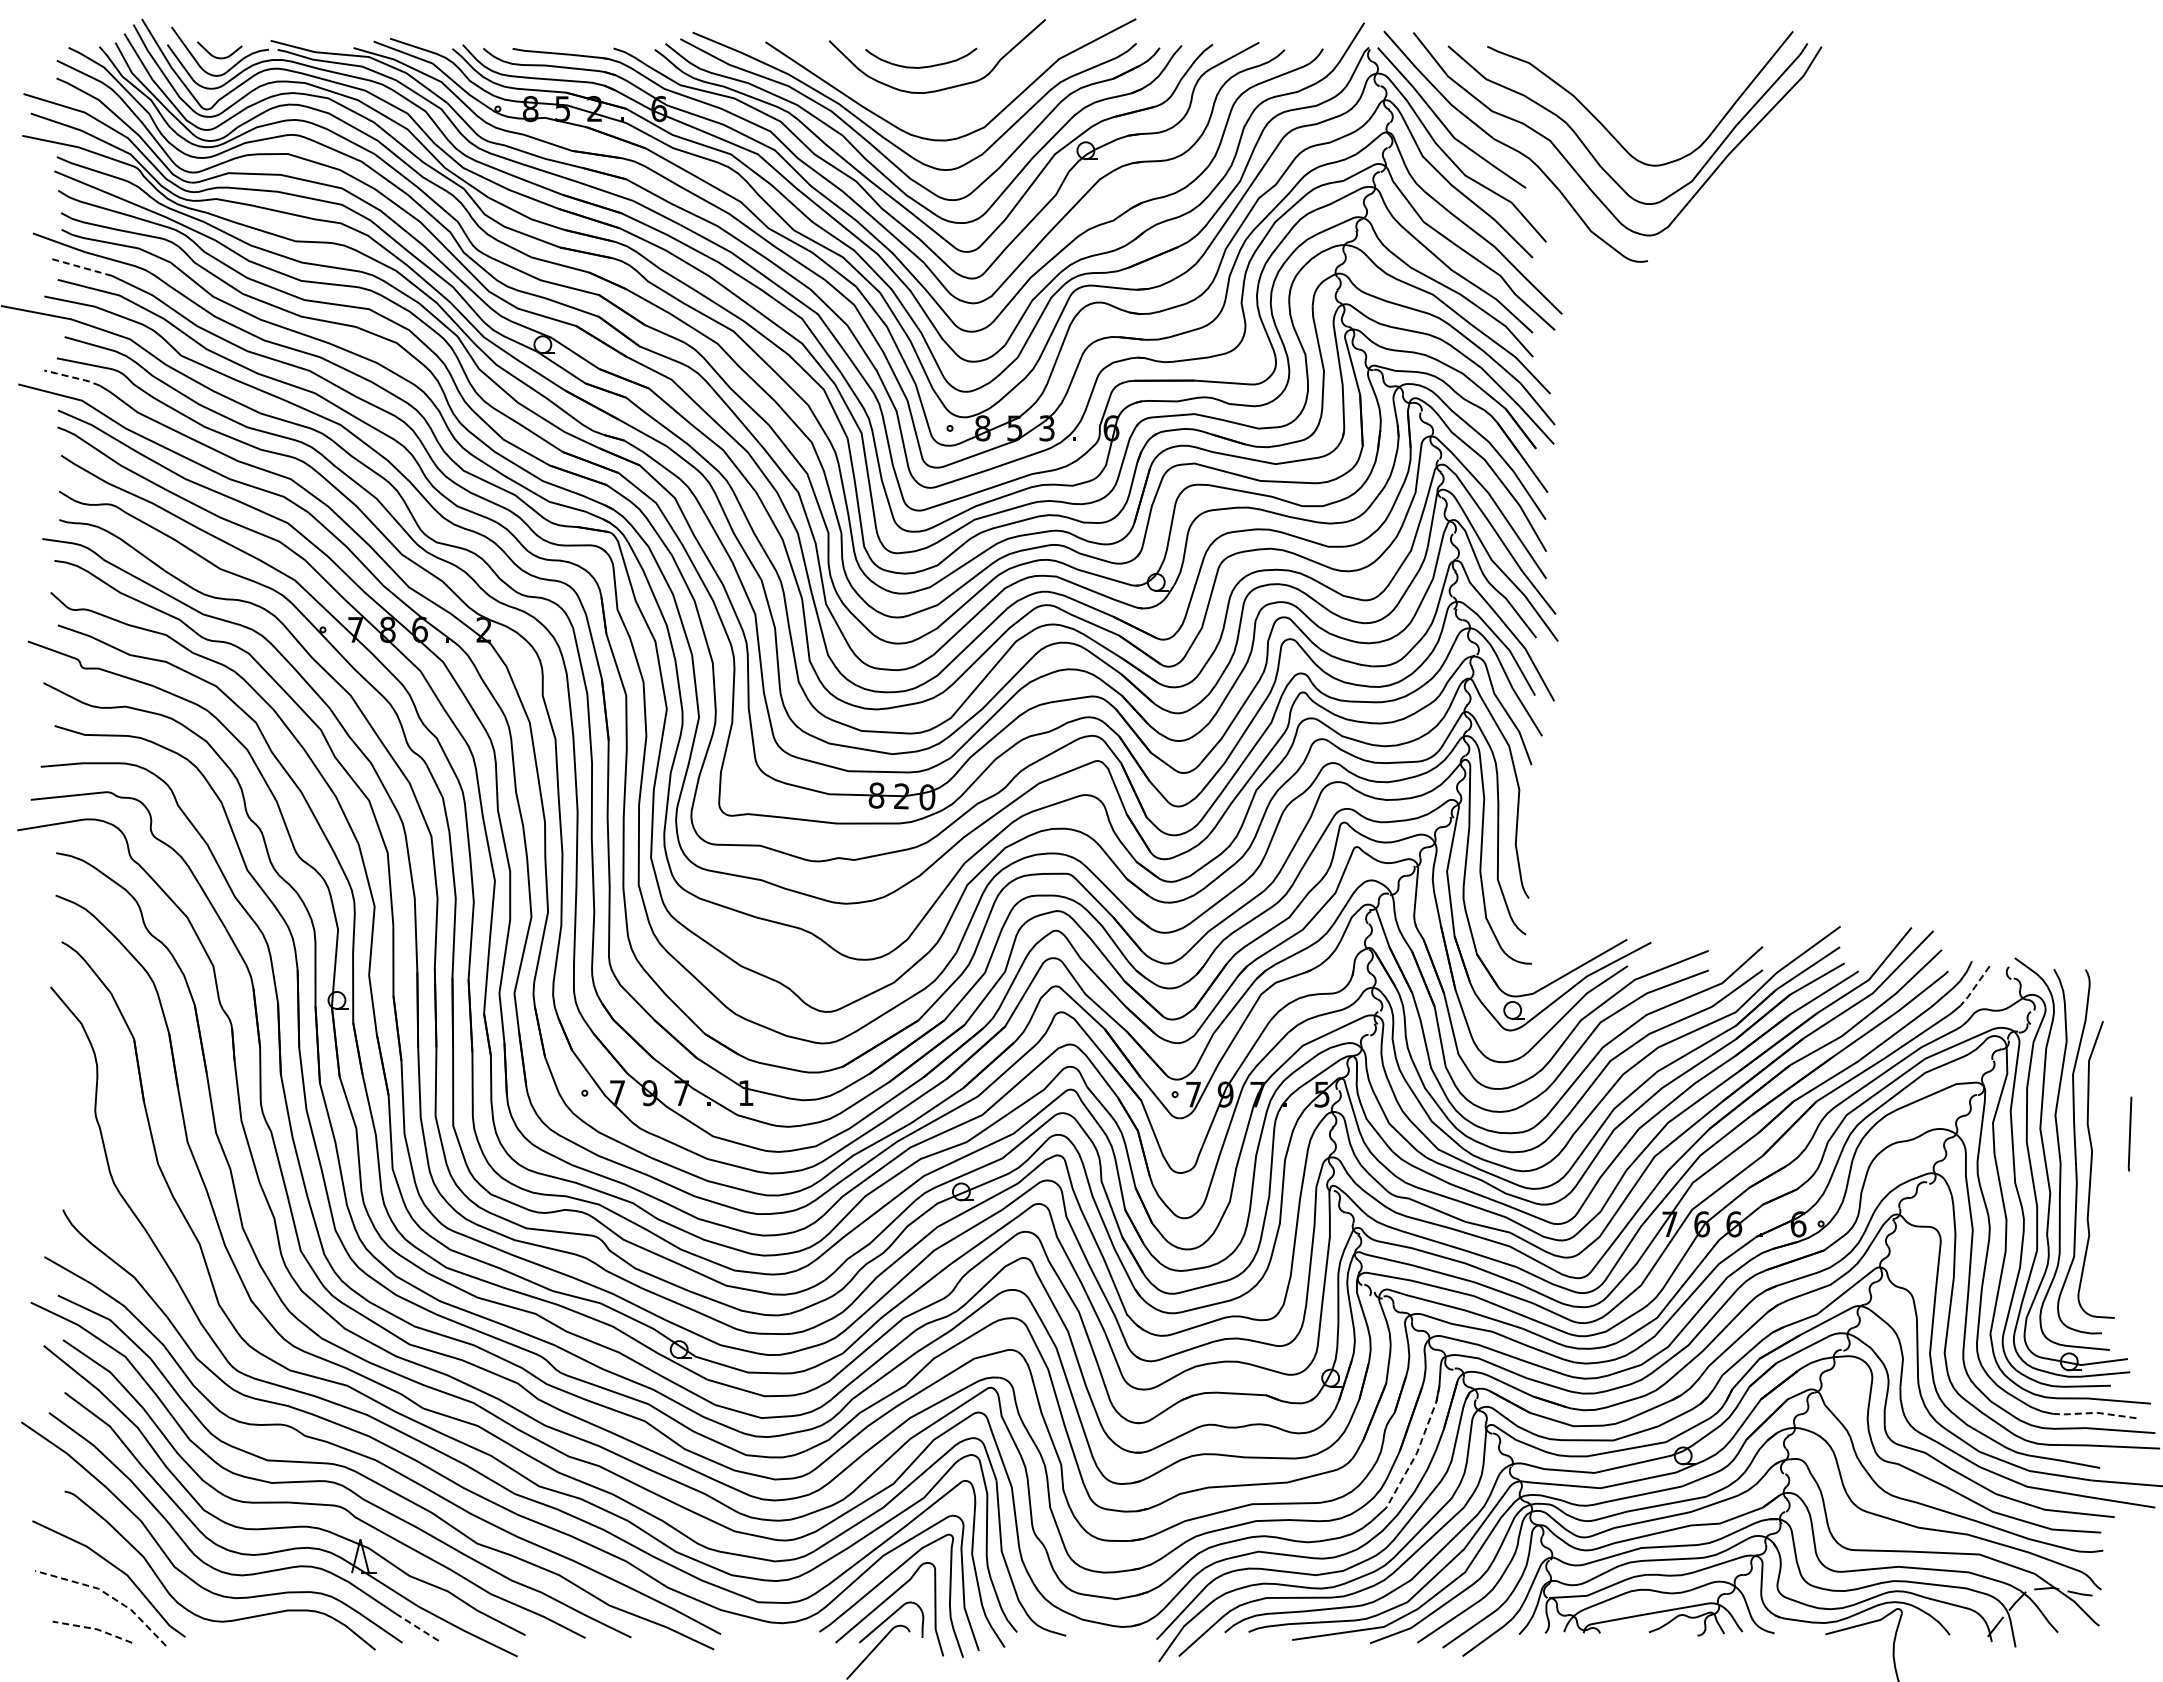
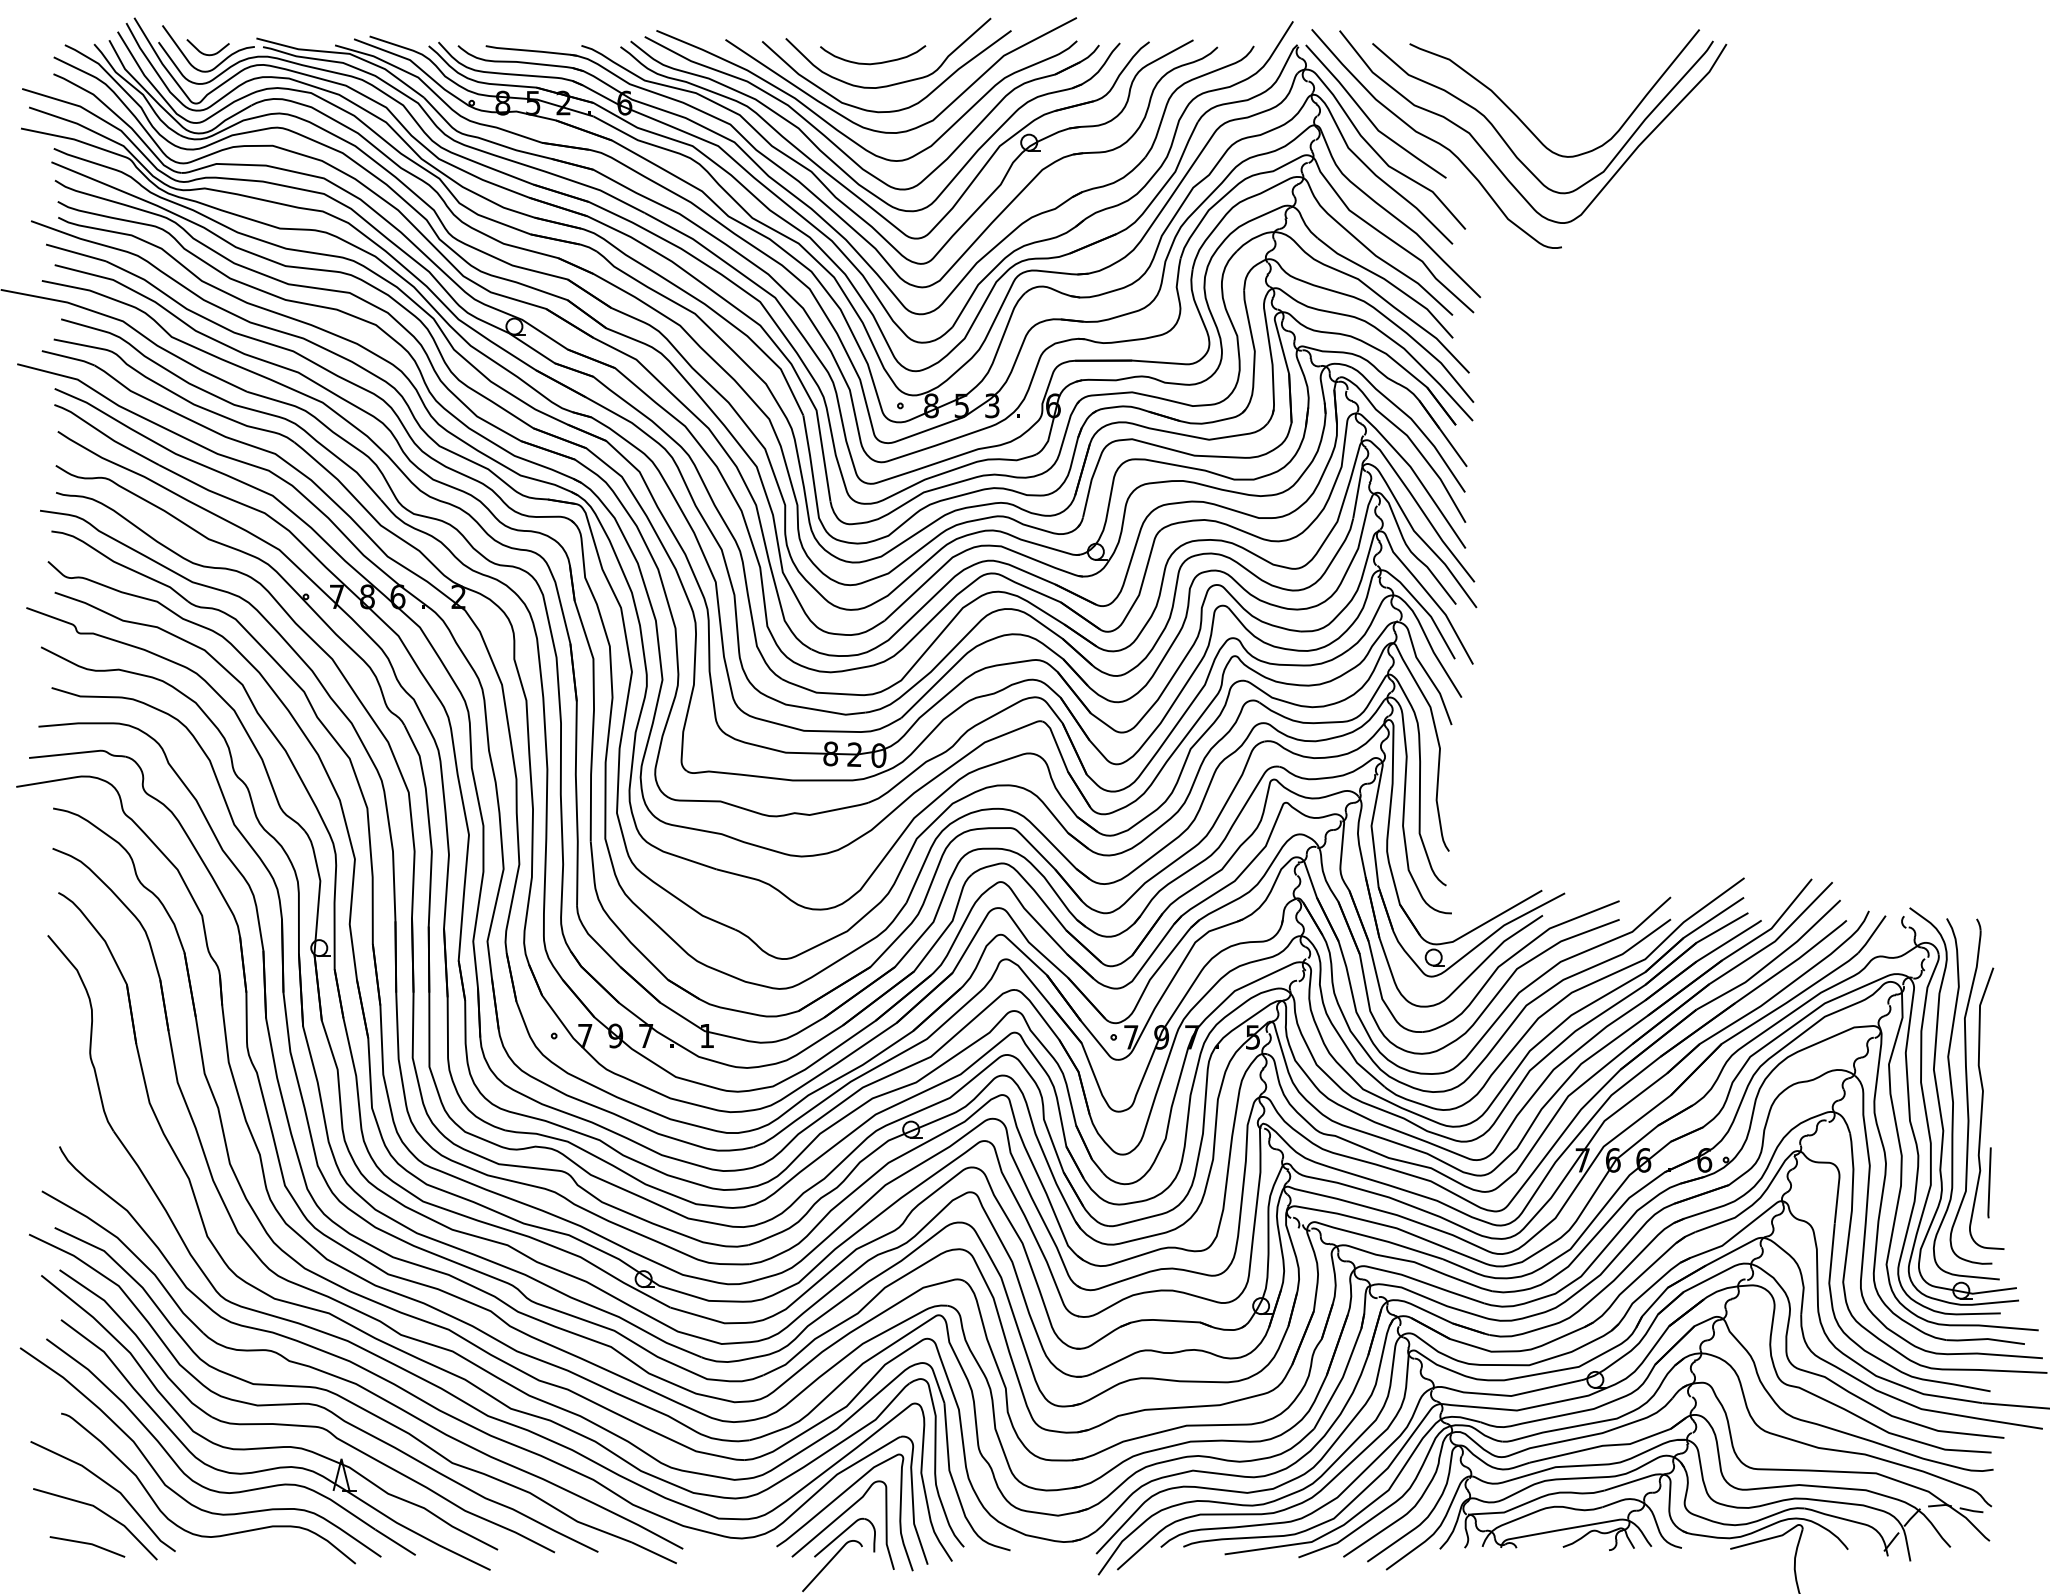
curve: (942, 116) -> (893, 110), added
line: (80, 267) -> (76, 253), dashed -> solid
line: (73, 377) -> (69, 357), dashed -> solid
line: (1974, 987) -> (1871, 935), dashed -> solid
line: (2129, 1133) -> (1989, 1182), moved
line: (2095, 1412) -> (1986, 1338), dashed -> solid
line: (1418, 1449) -> (1344, 1373), dashed -> solid
line: (108, 1595) -> (102, 1512), dashed -> solid
line: (417, 1627) -> (395, 1542), dashed -> solid
line: (93, 1628) -> (88, 1543), dashed -> solid

